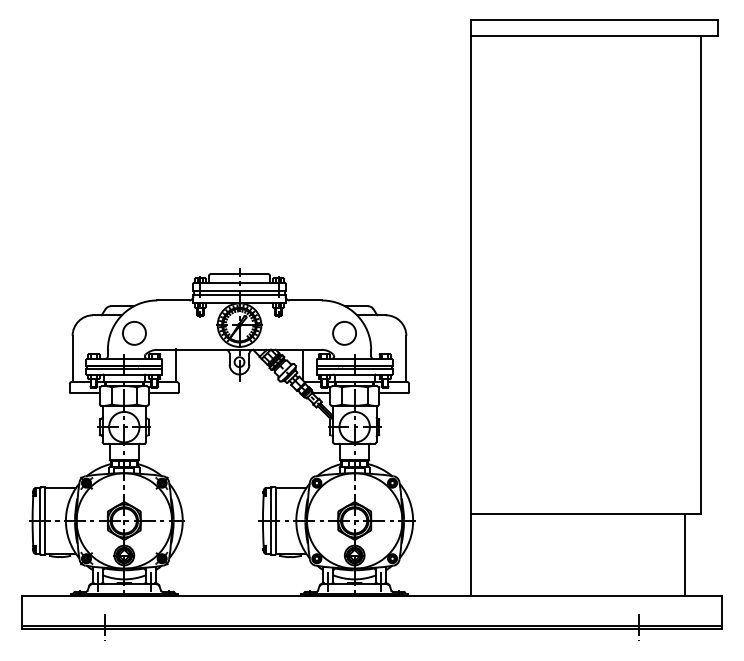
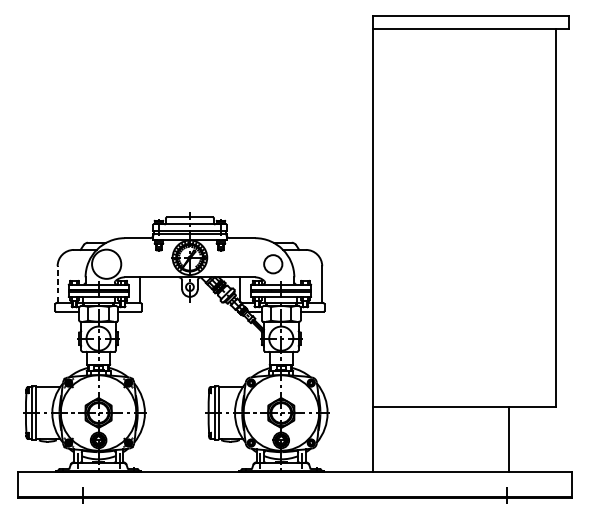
circle: (133, 332) -> (105, 263), size x1.6
line: (72, 358) -> (57, 284), solid -> dashed
line: (684, 554) -> (508, 439), moved

